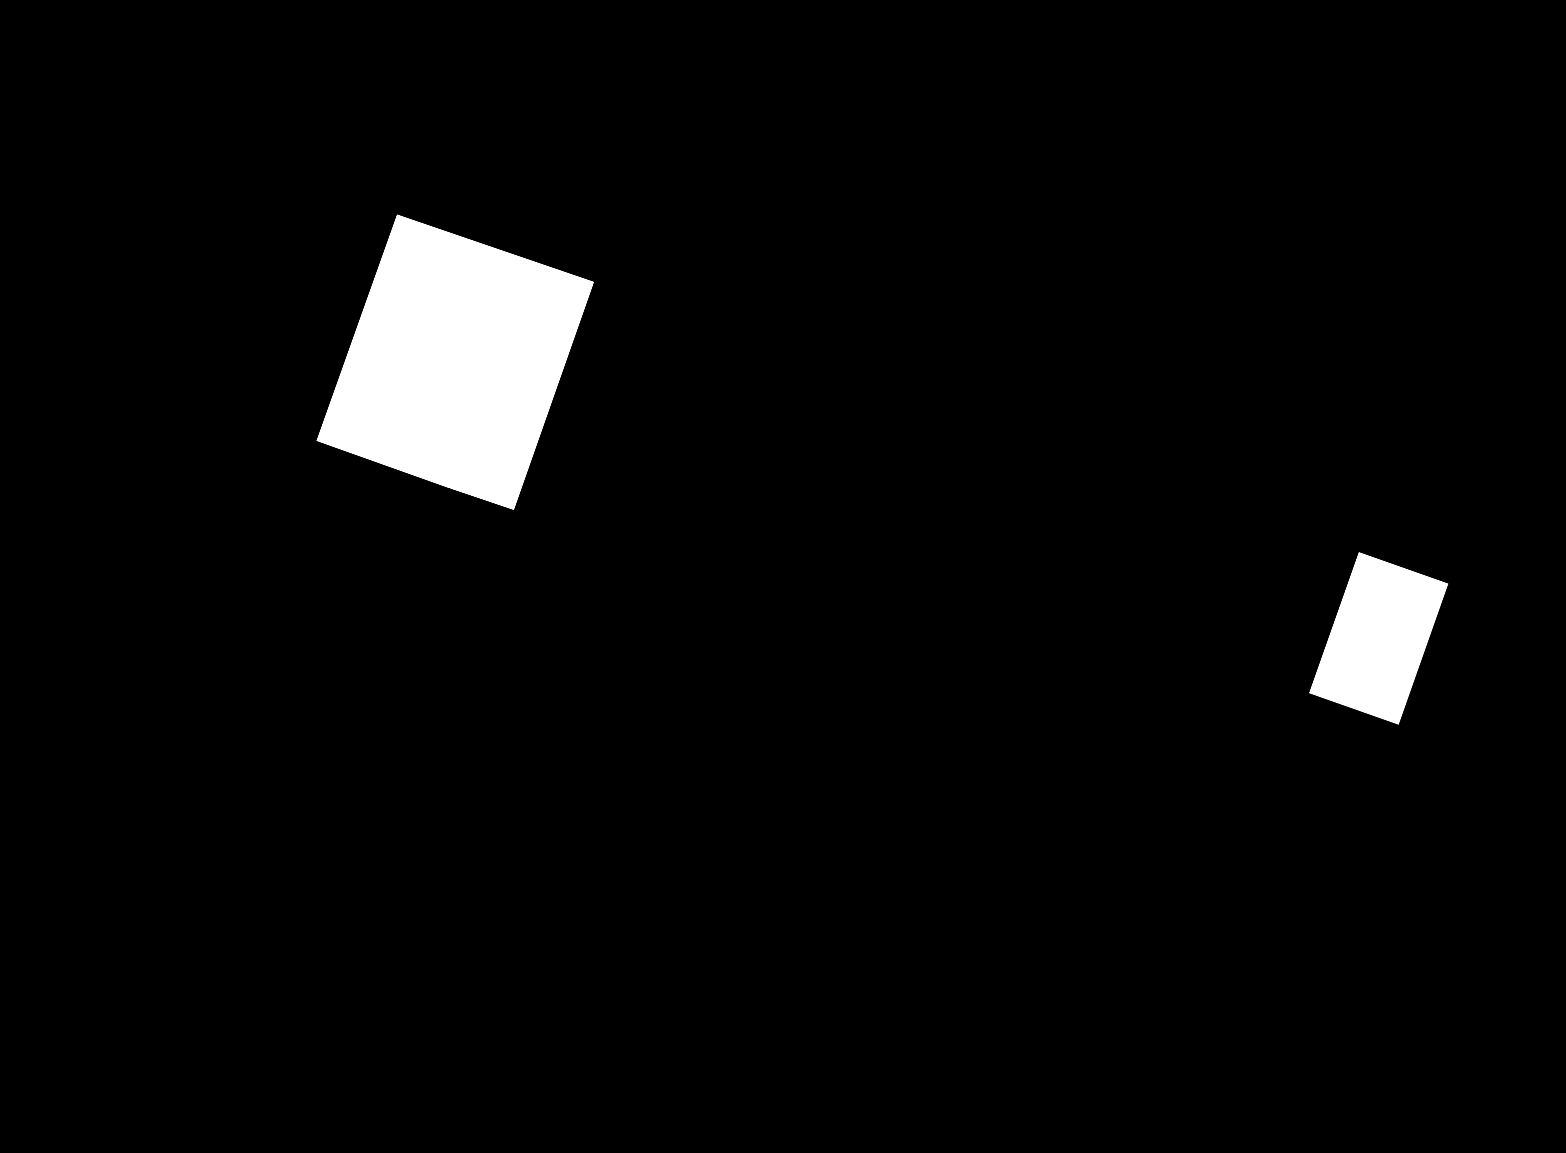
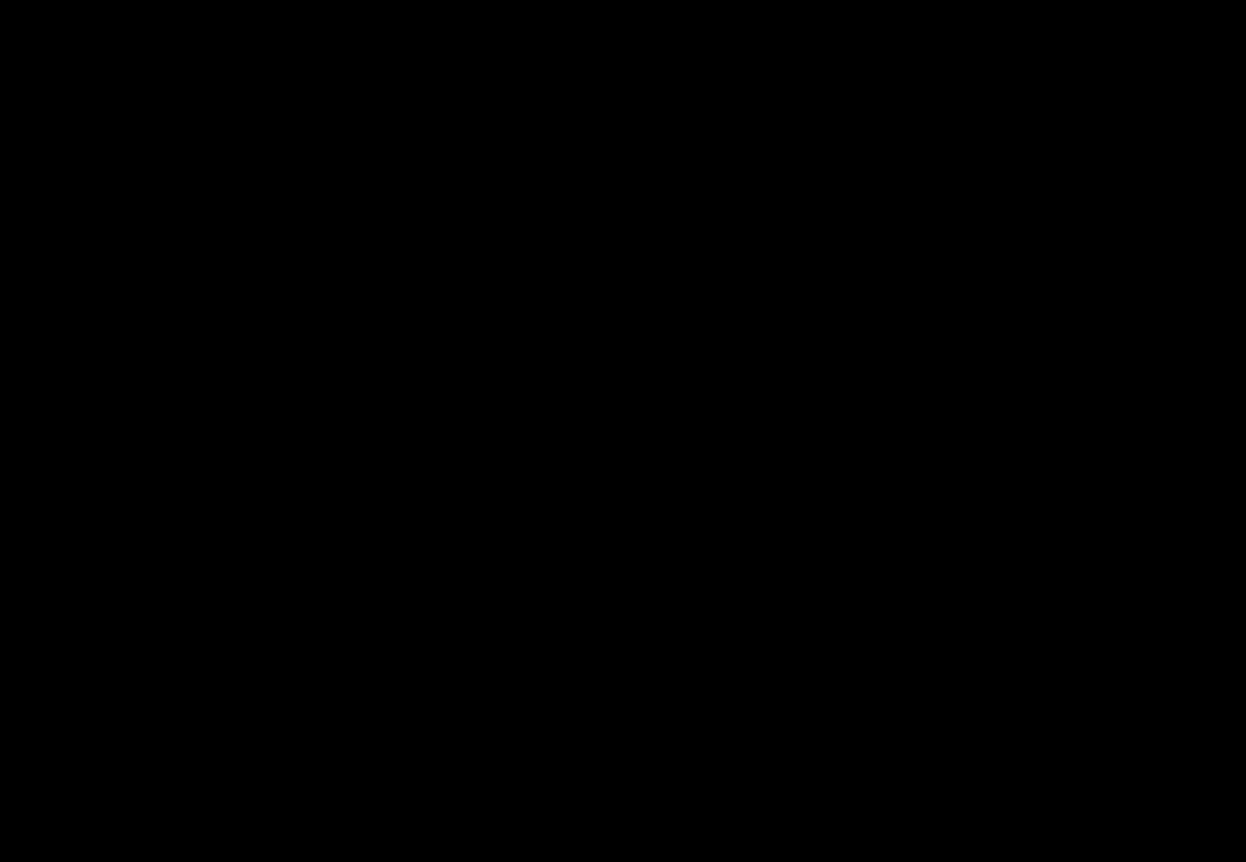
fill: (454, 361) -> (329, 311), added
fill: (1378, 638) -> (1125, 425), added

